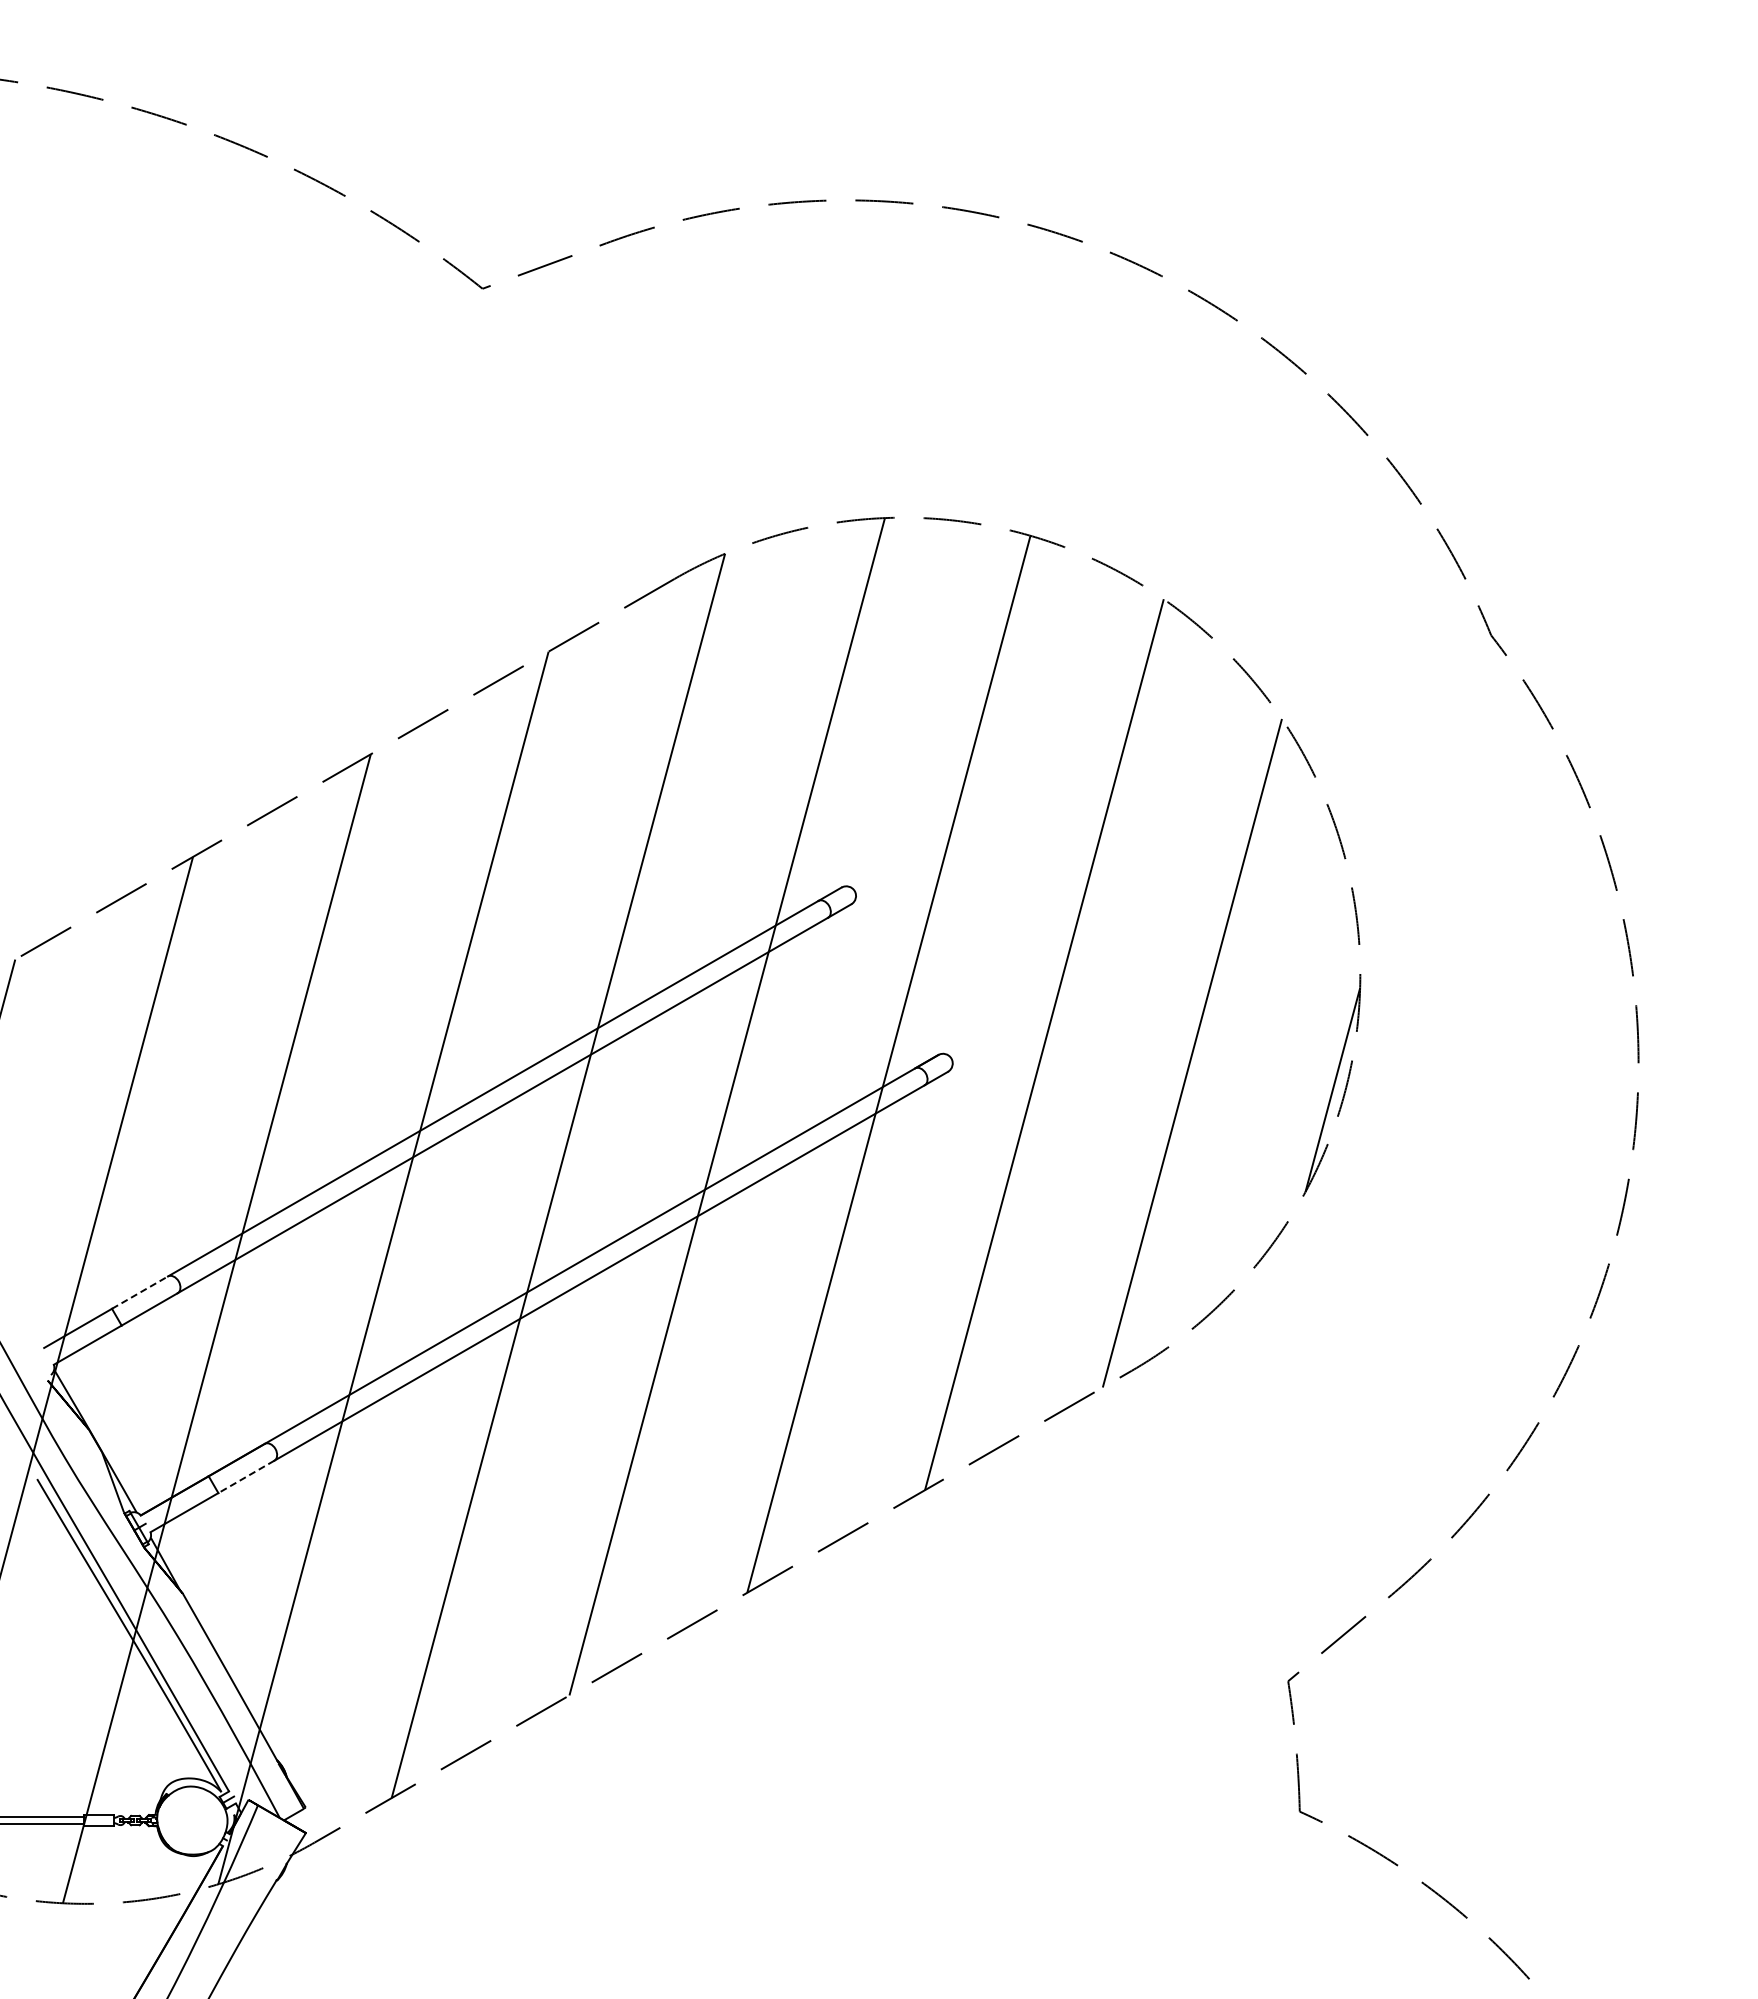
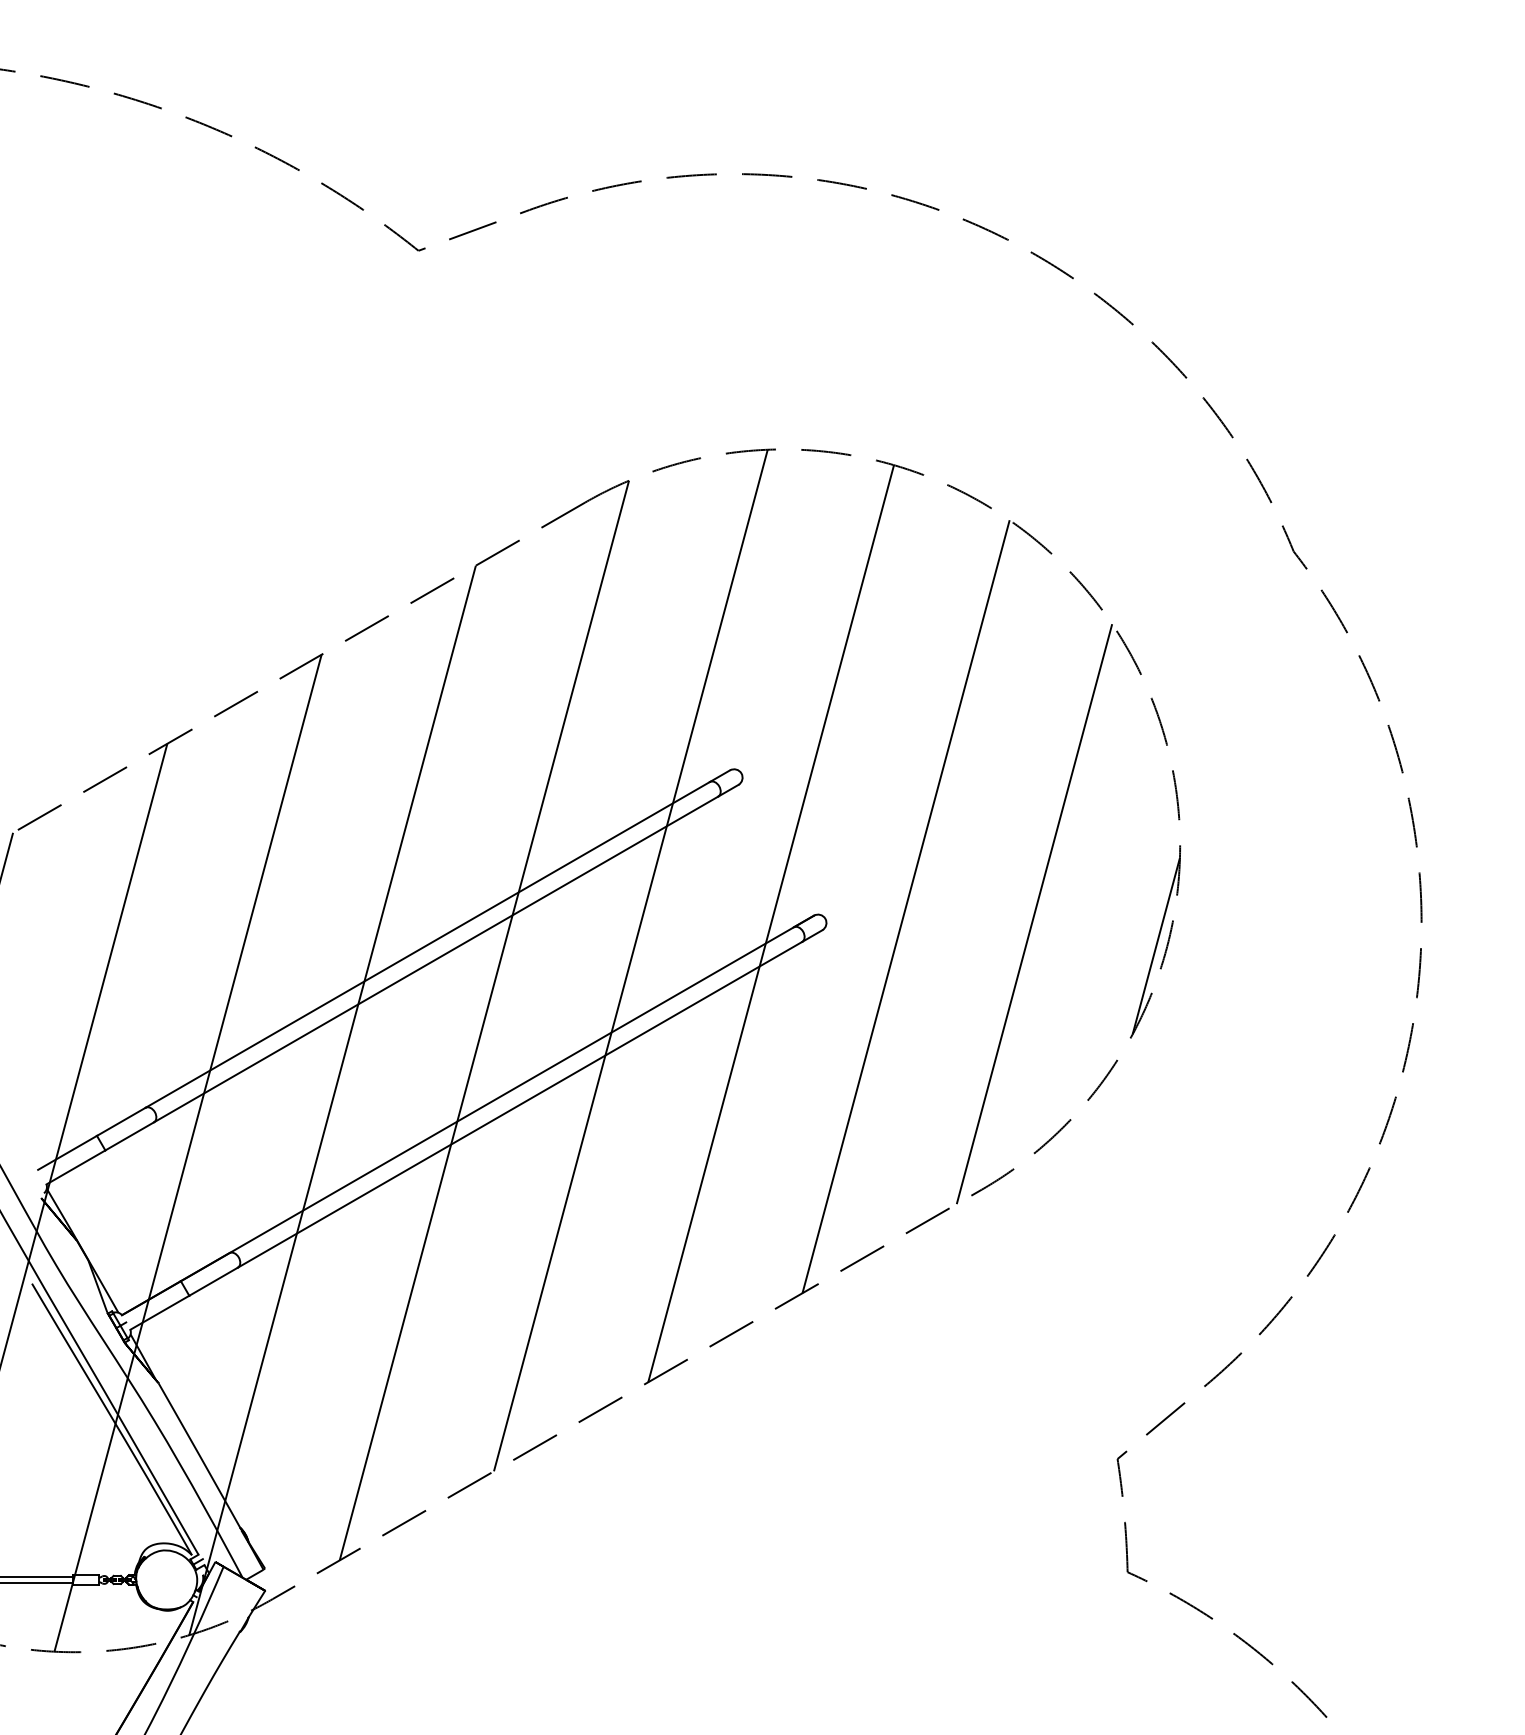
line: (140, 1292) -> (121, 1121), dashed -> solid
line: (245, 1477) -> (212, 1282), dashed -> solid

